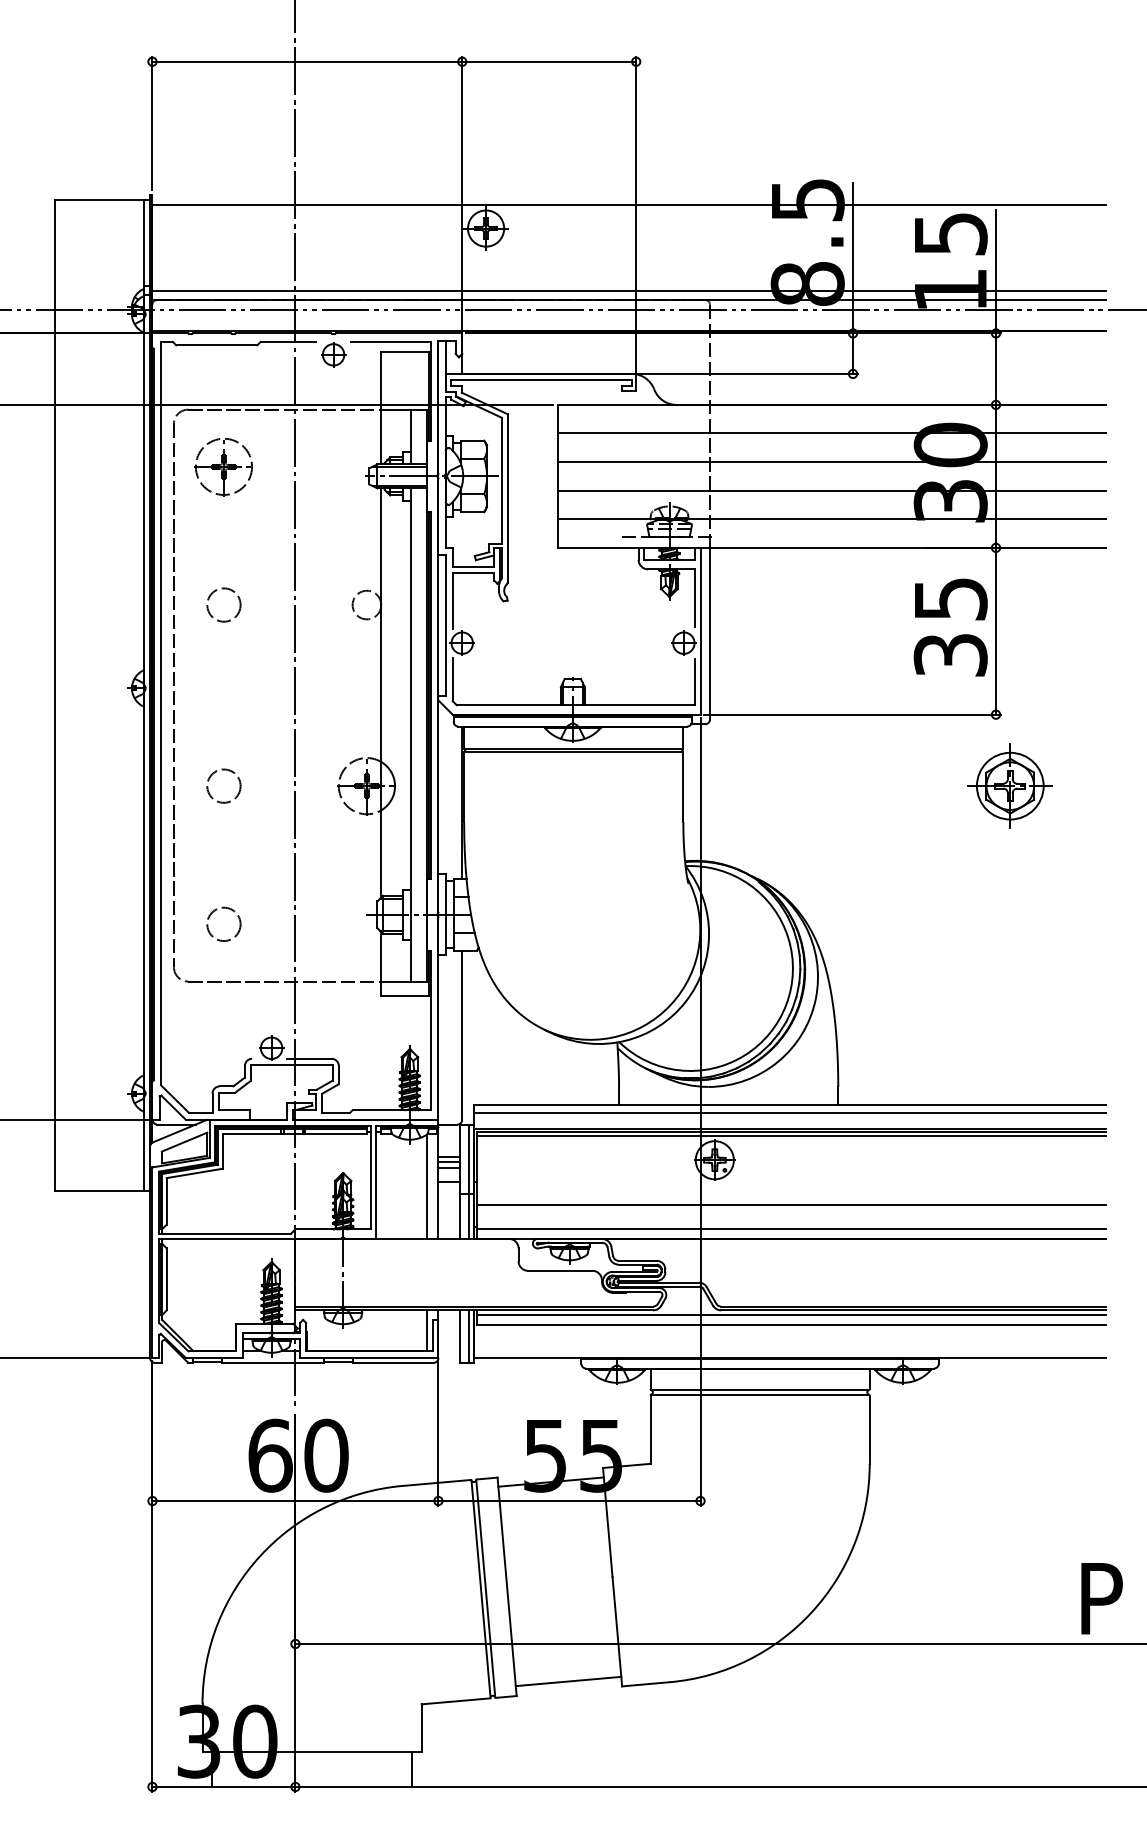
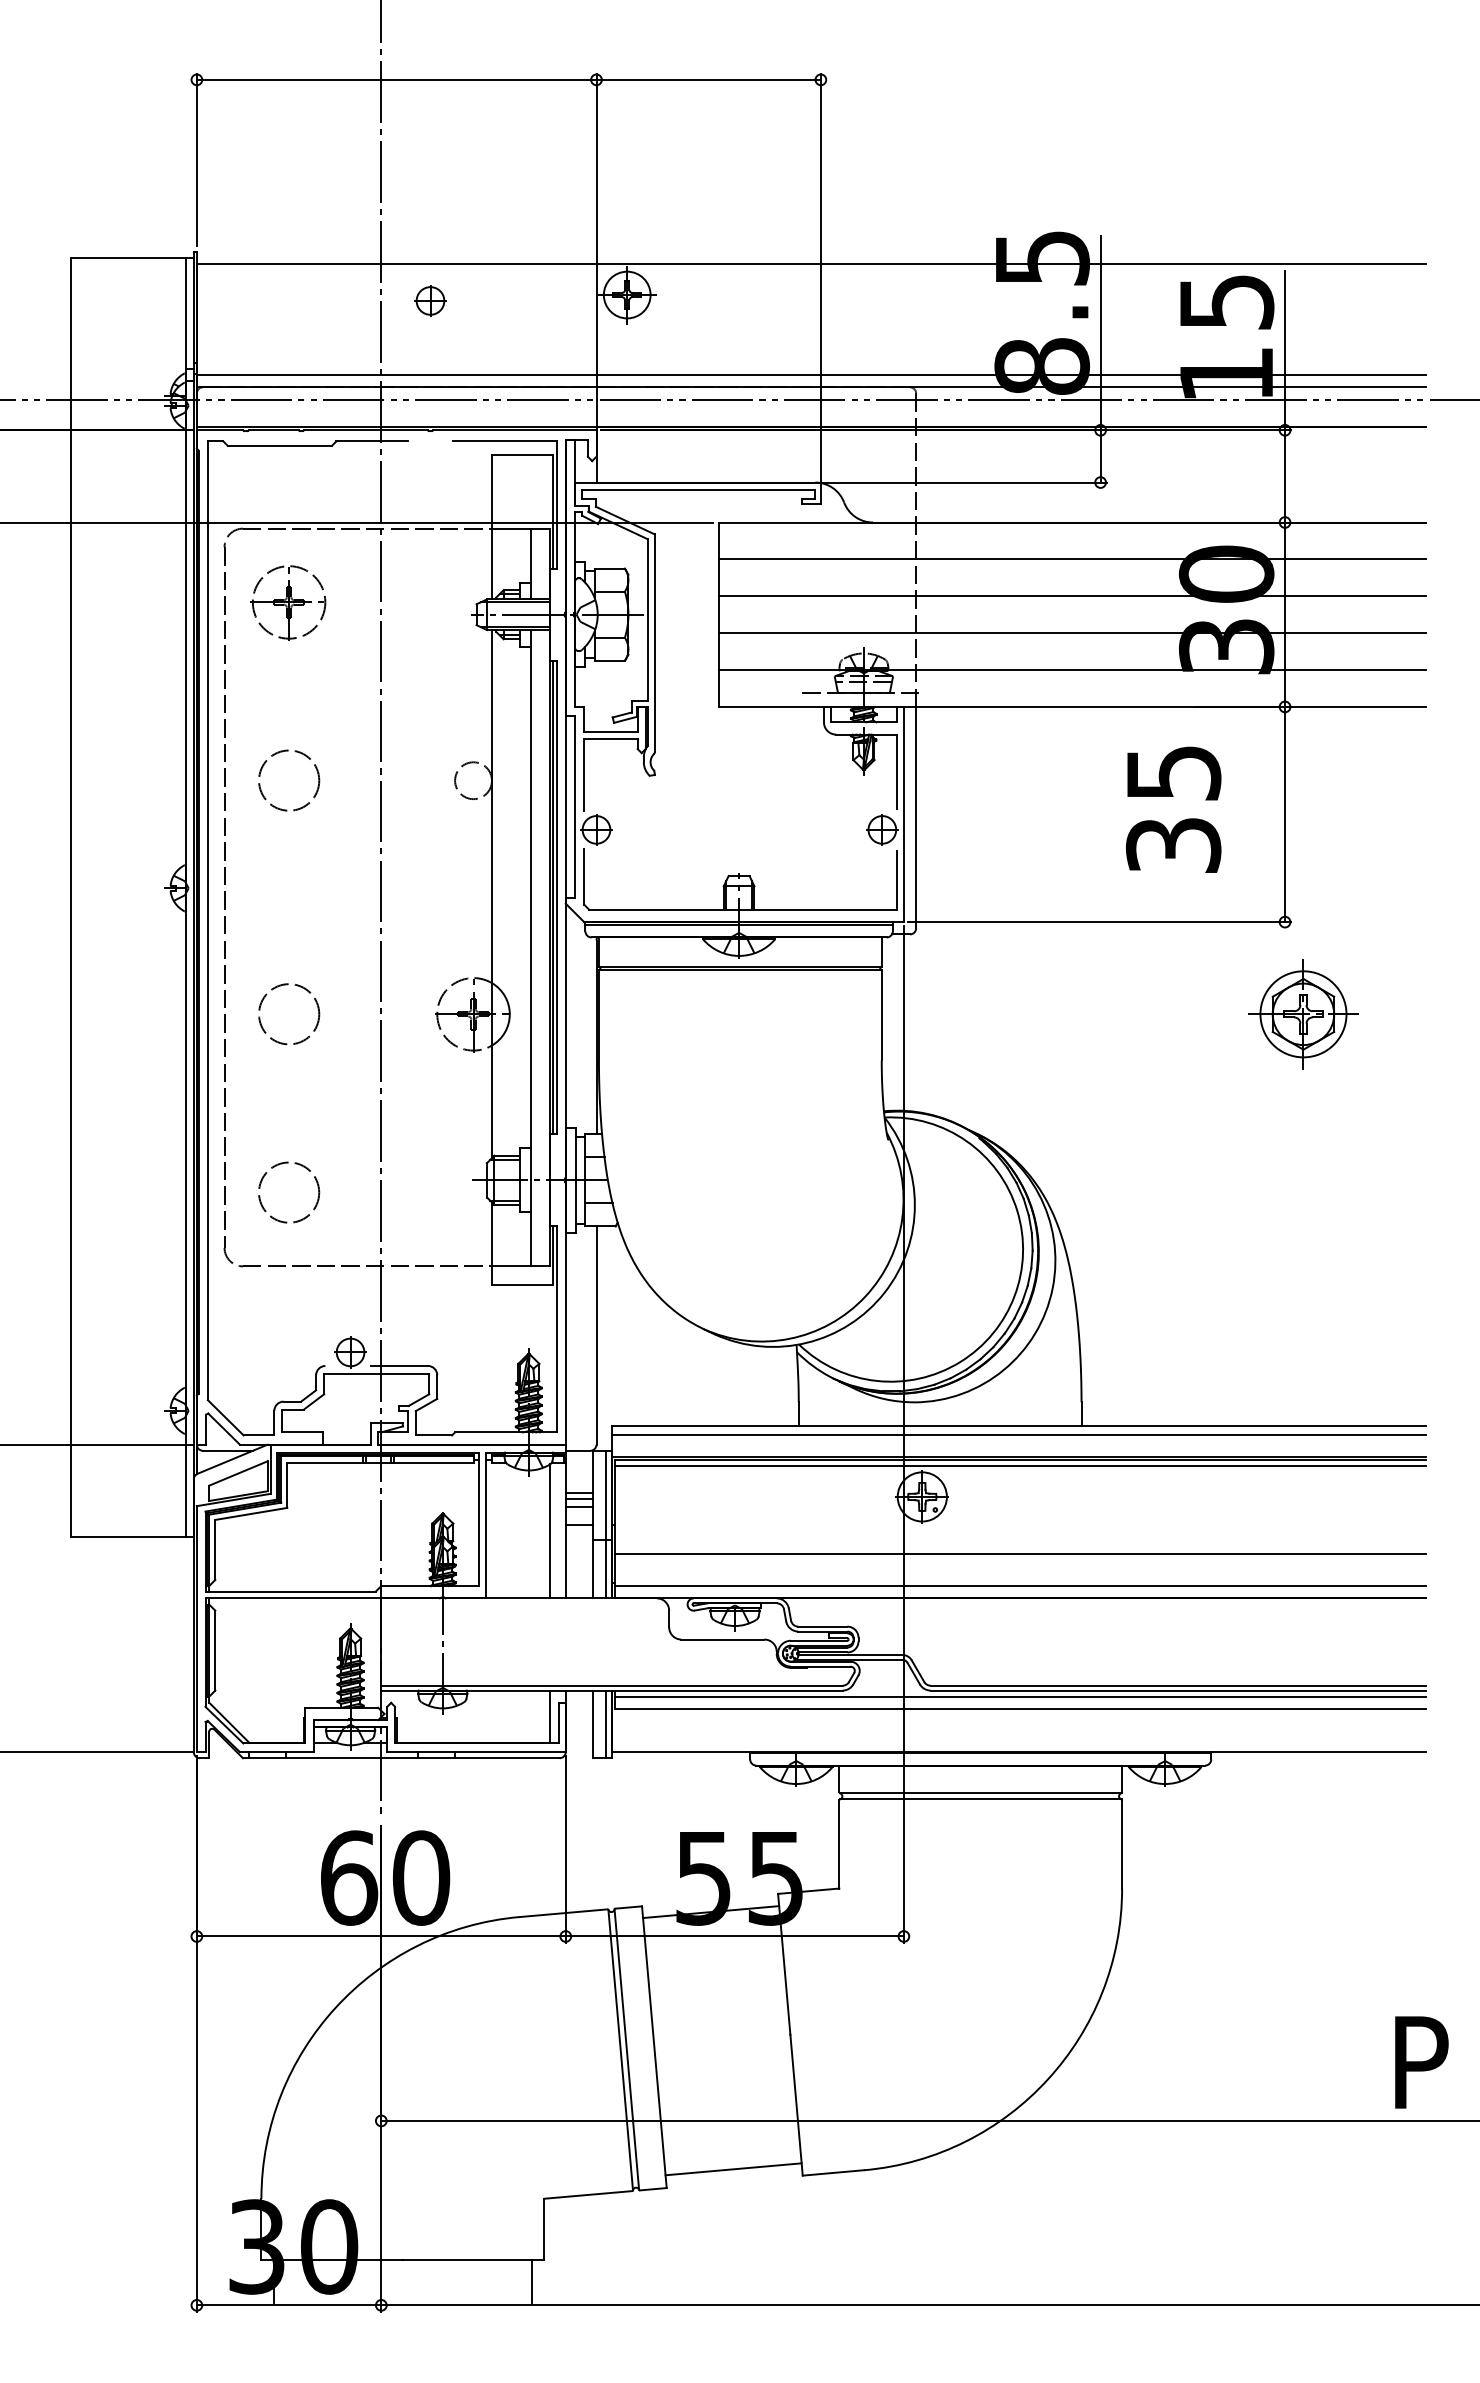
part: (333, 354) -> (430, 300), moved
circle: (223, 604) -> (288, 780), size x1.4
text: (950, 627) -> (1173, 809), moved
circle: (223, 786) -> (288, 1014), size x1.4
circle: (223, 924) -> (288, 1192), size x1.4

